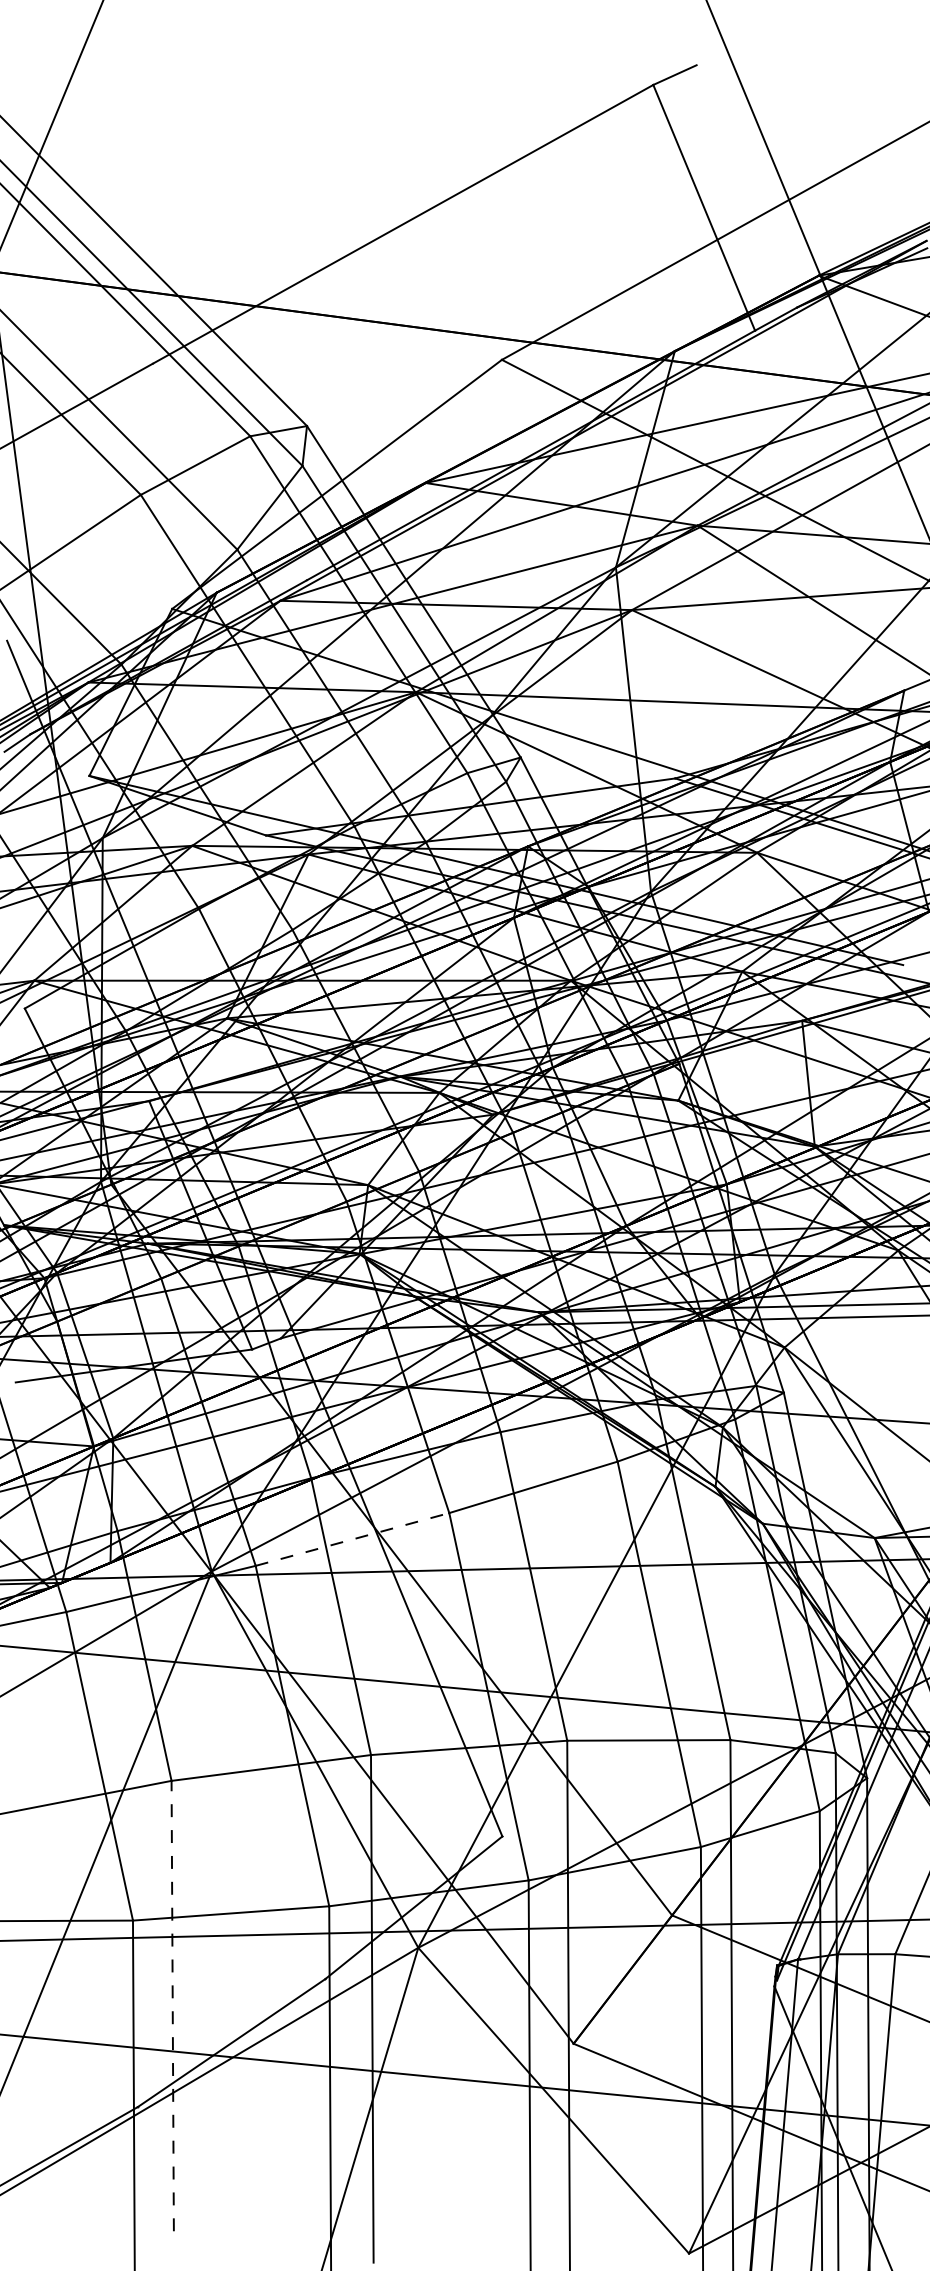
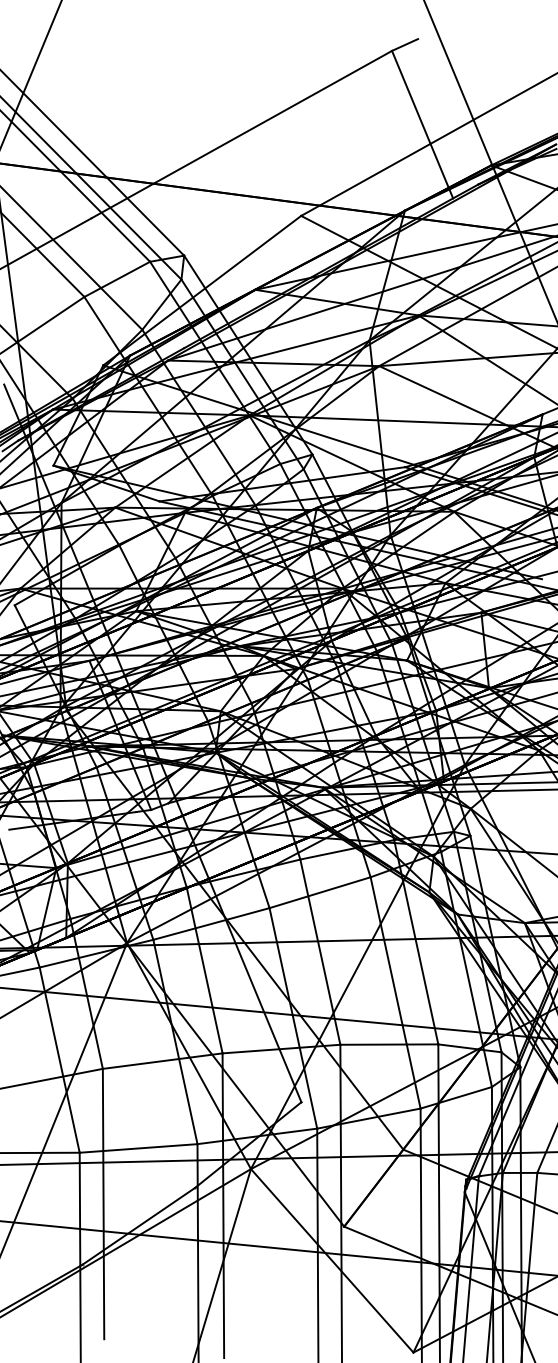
line: (352, 1538) -> (211, 923), dashed -> solid
line: (172, 2005) -> (103, 1203), dashed -> solid

